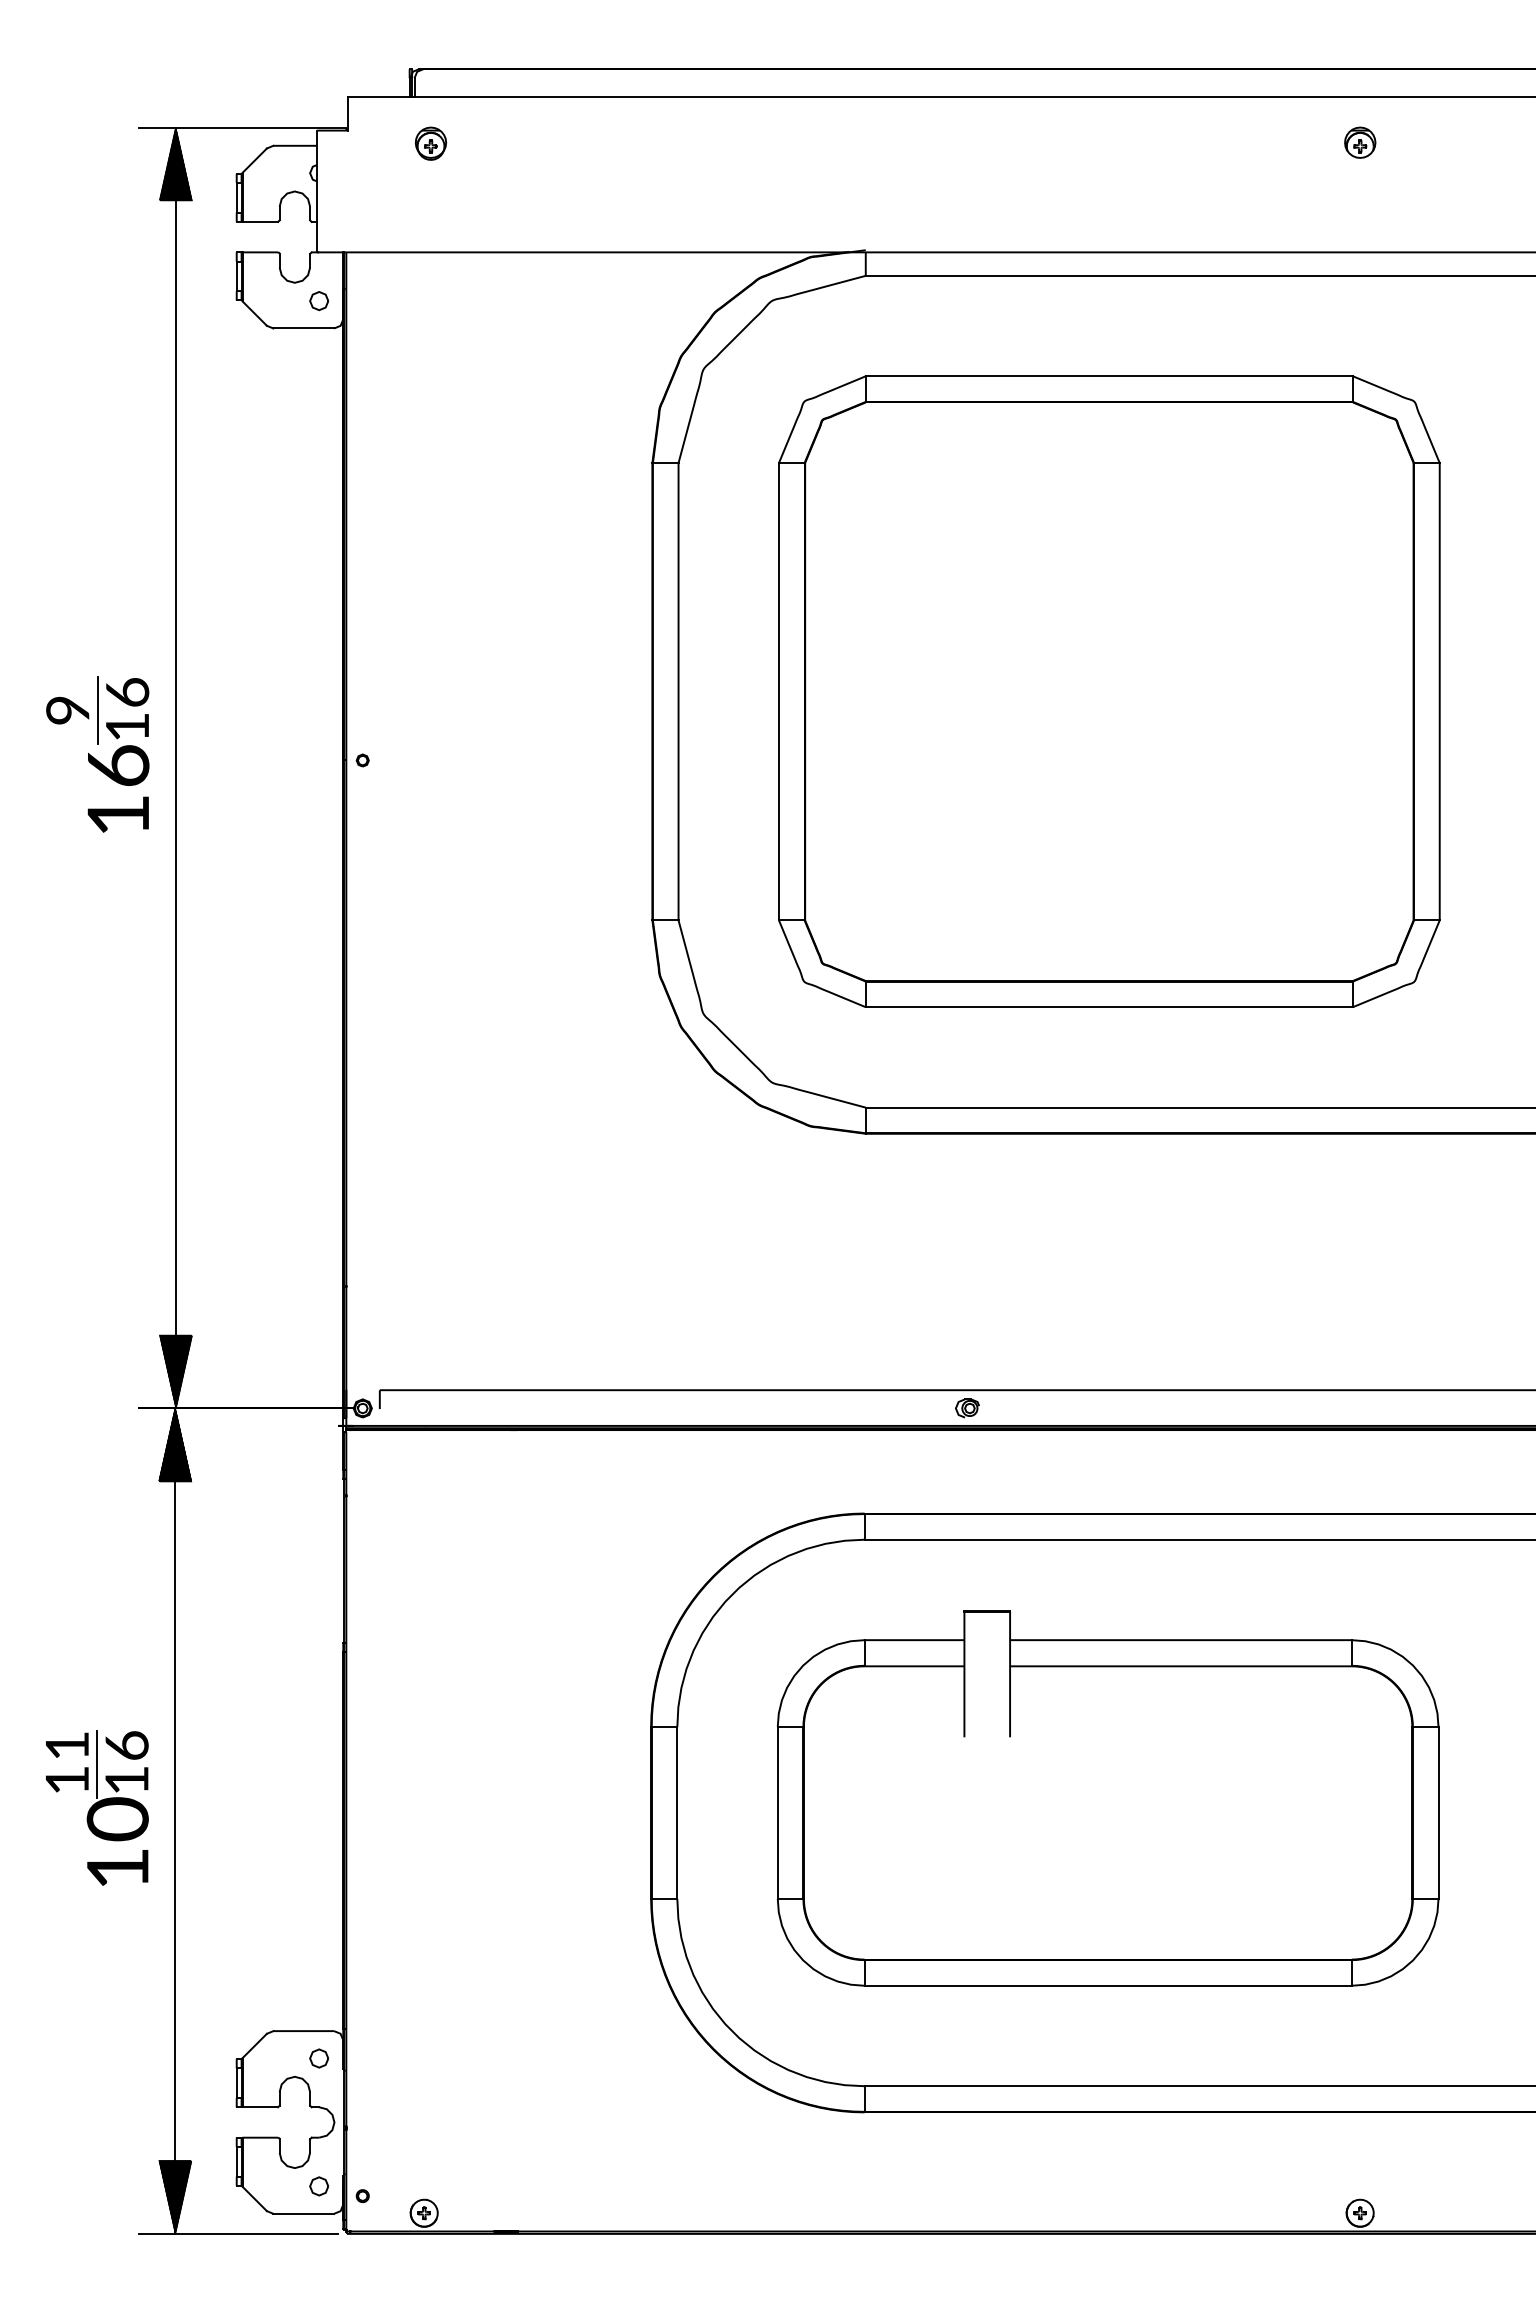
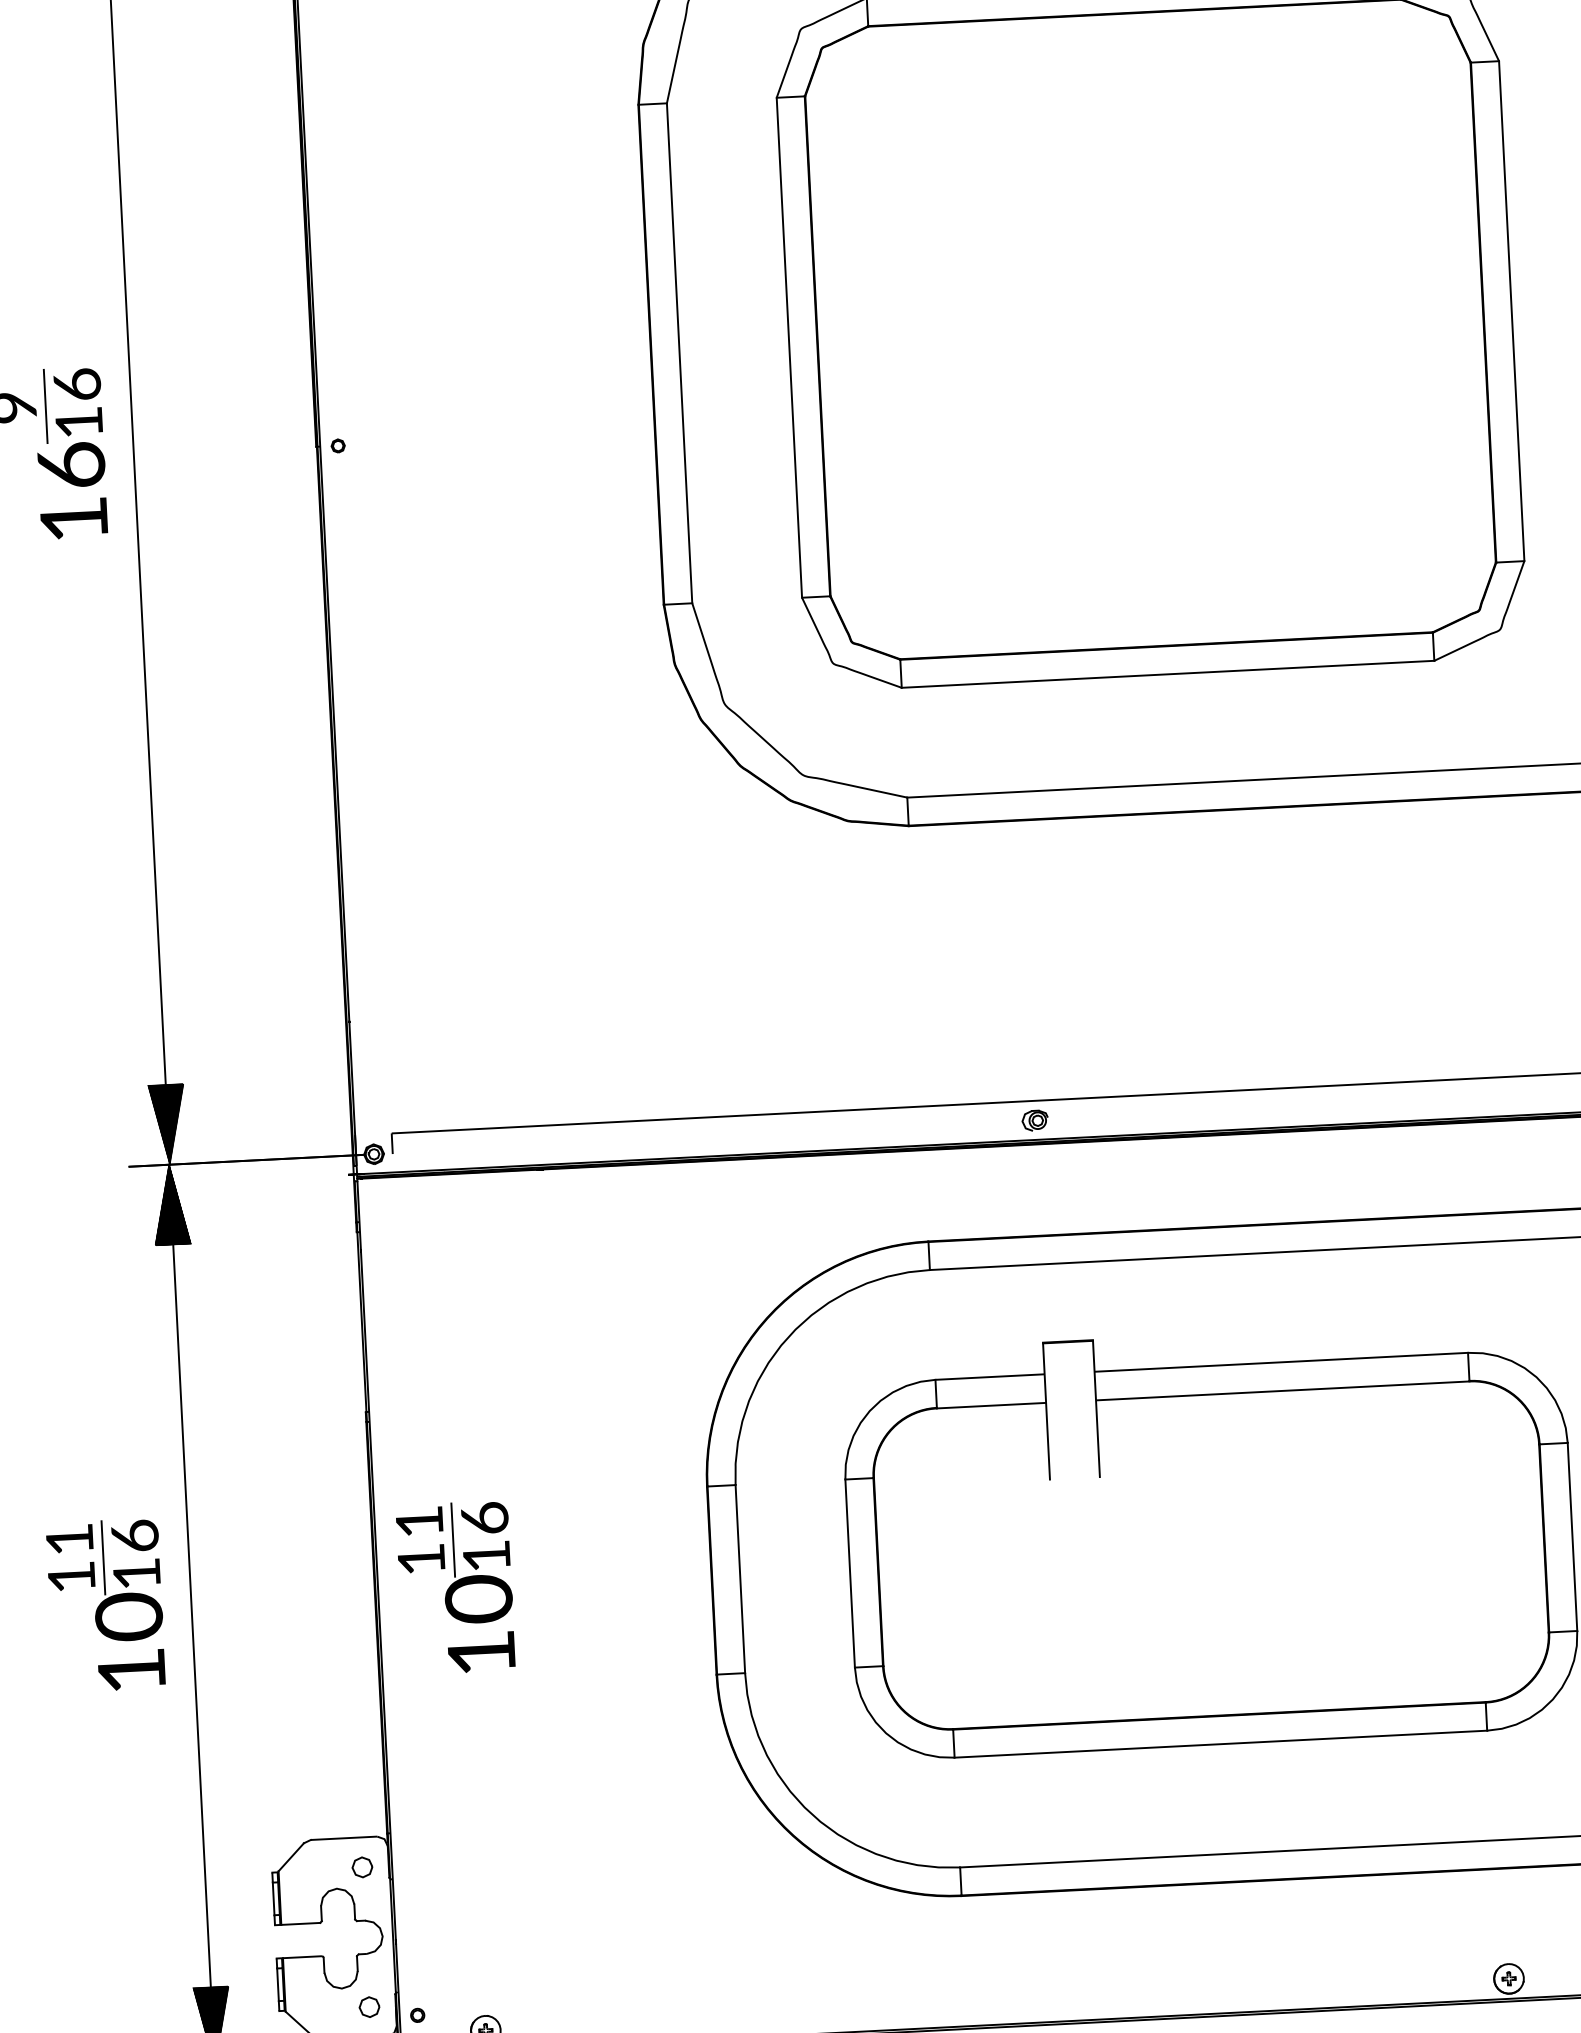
part: (417, 1807) -> (456, 1587), added

